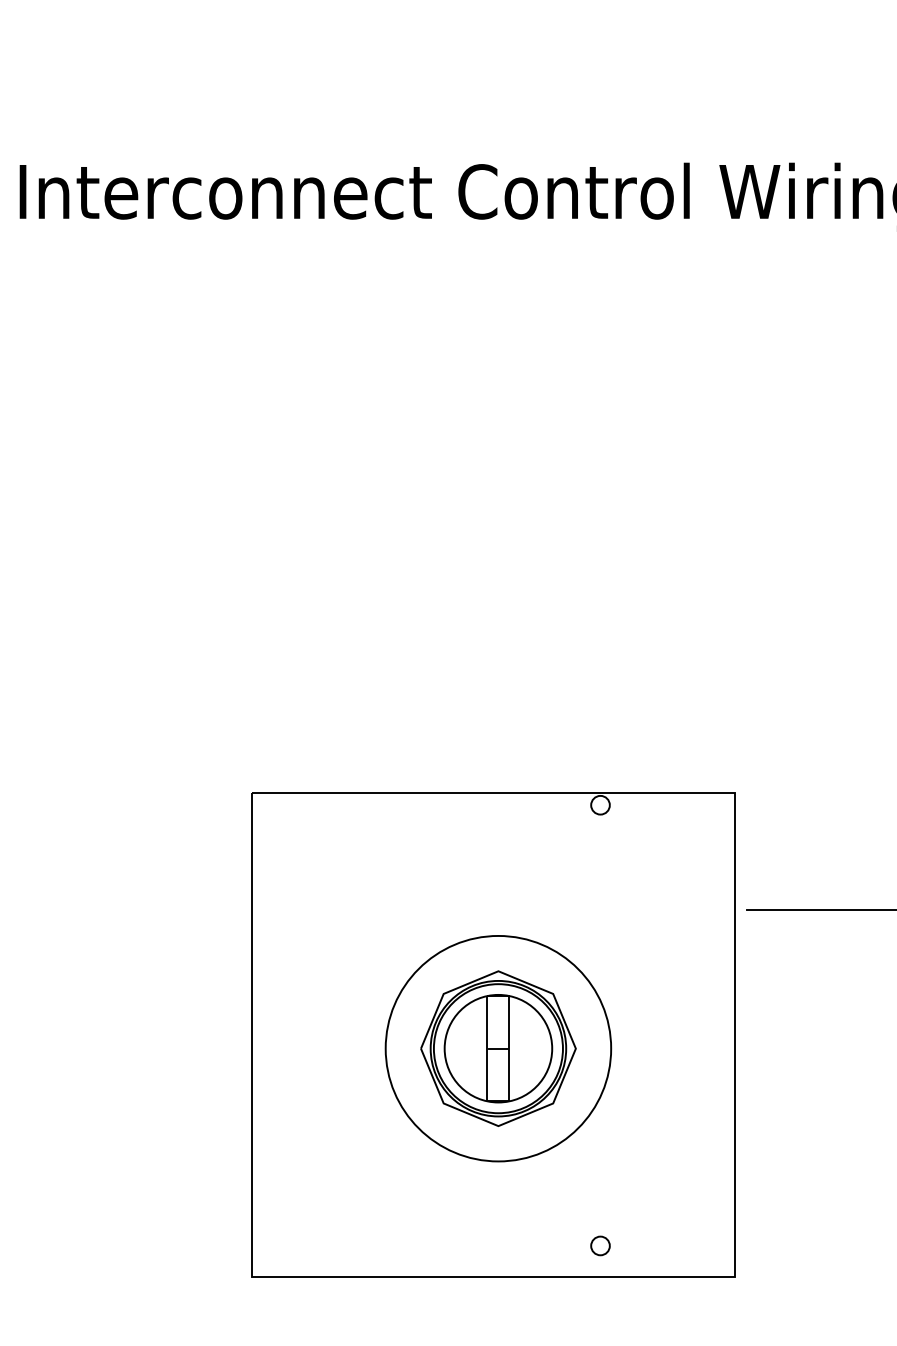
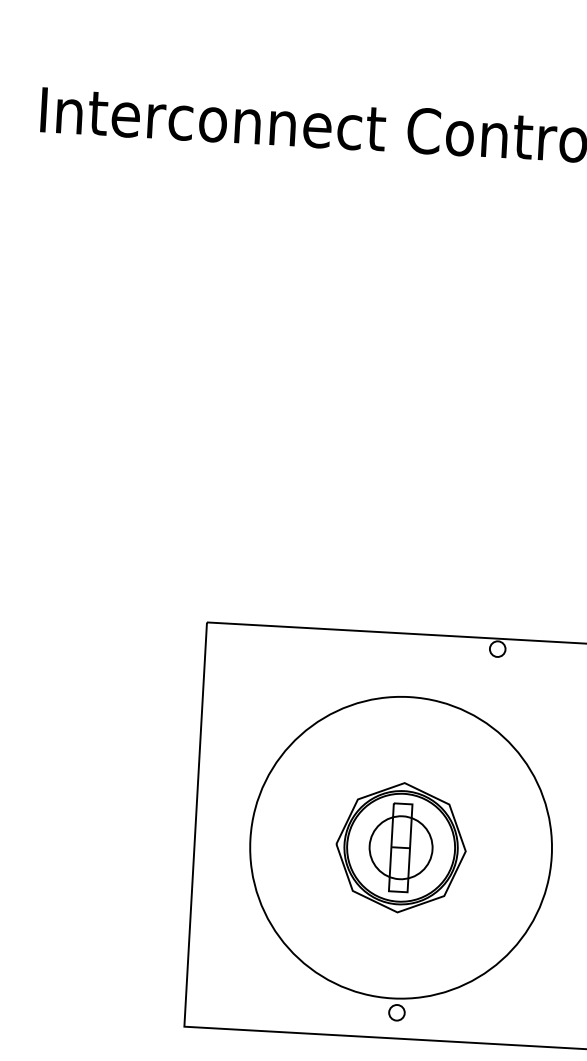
circle: (498, 1048) -> (401, 847), size x0.7
circle: (498, 1048) -> (401, 847), size x1.6
circle: (600, 1245) -> (396, 1012), moved

